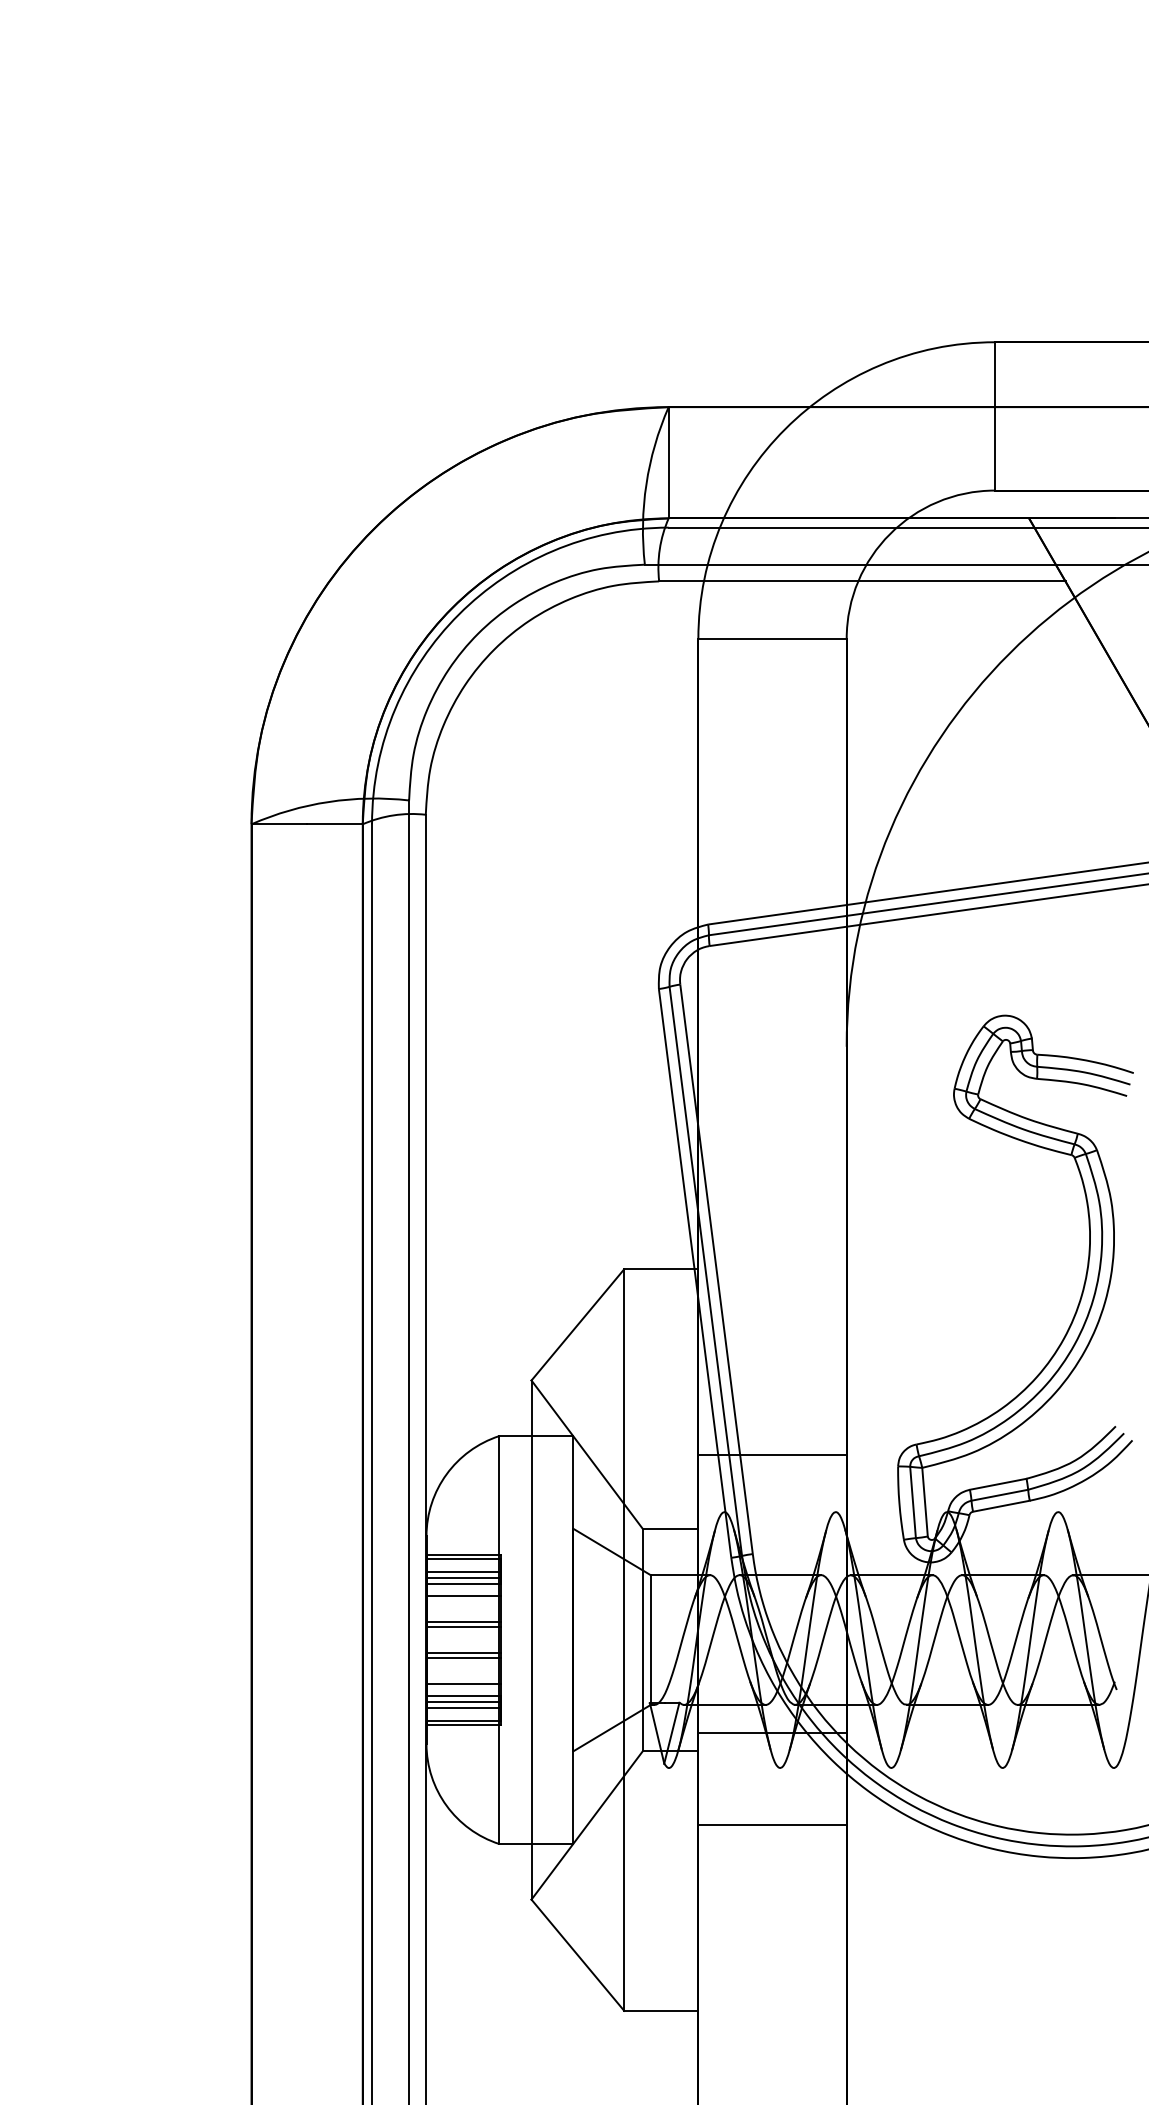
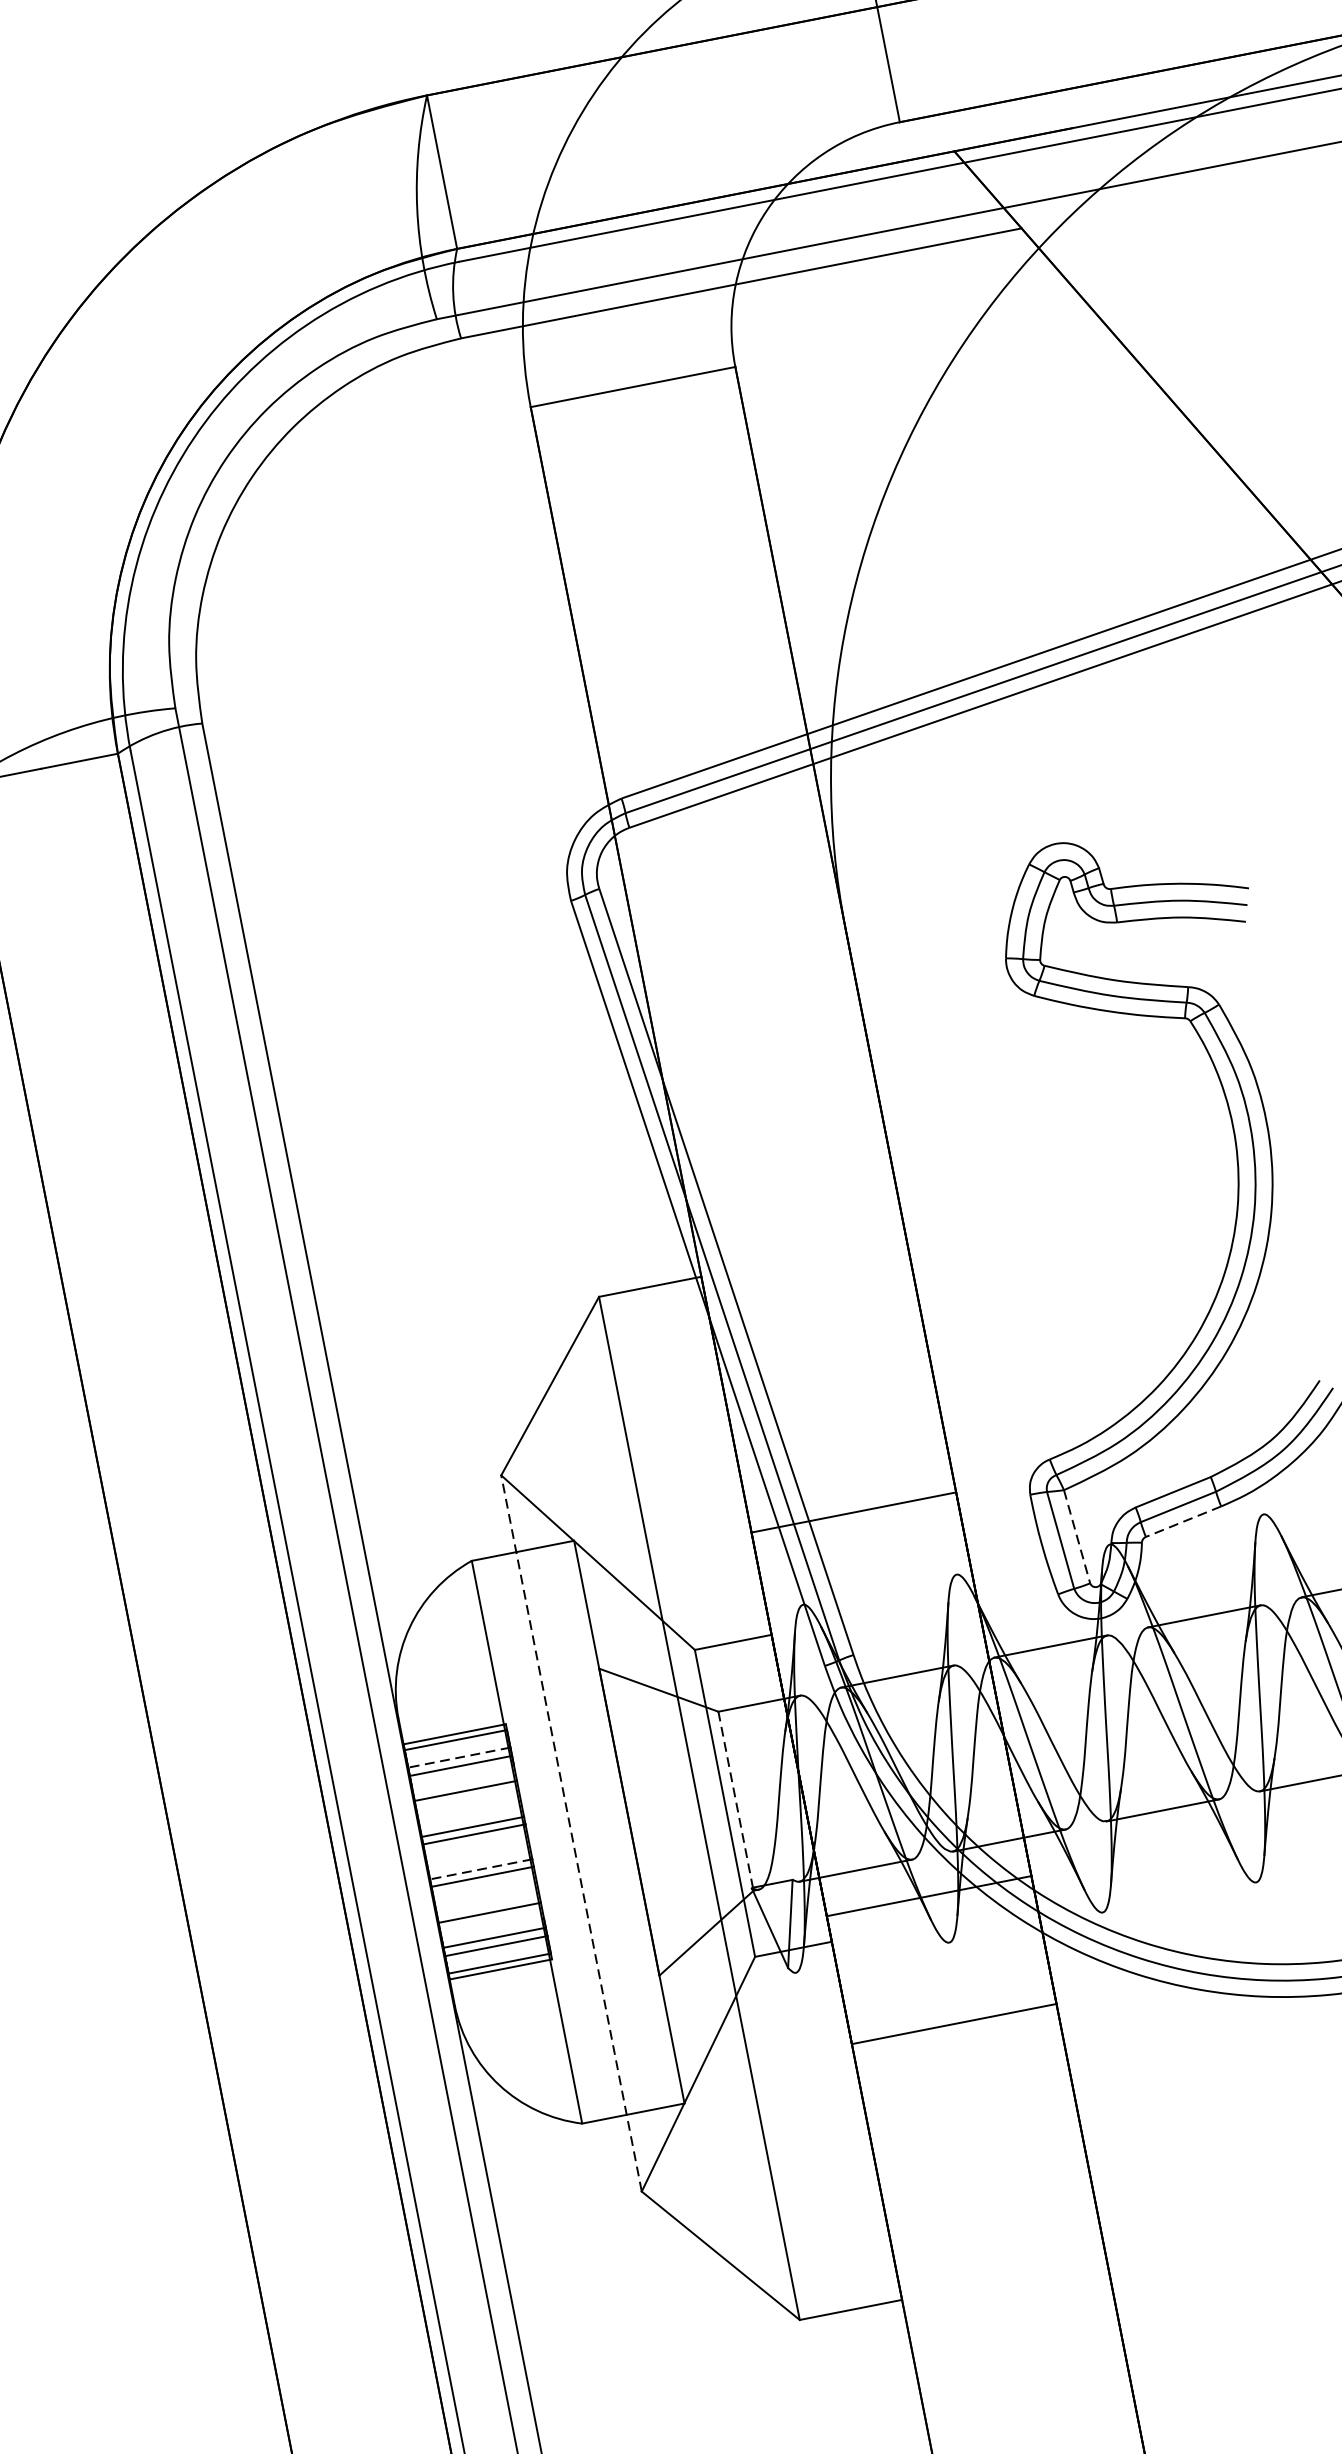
line: (925, 1502) -> (1077, 1537), solid -> dashed
line: (1001, 1506) -> (1183, 1522), solid -> dashed
line: (463, 1571) -> (459, 1757), solid -> dashed
line: (463, 1584) -> (462, 1775), removed
line: (531, 1639) -> (571, 1832), solid -> dashed
line: (650, 1640) -> (735, 1801), solid -> dashed
line: (463, 1652) -> (481, 1869), solid -> dashed
line: (463, 1695) -> (492, 1928), removed

